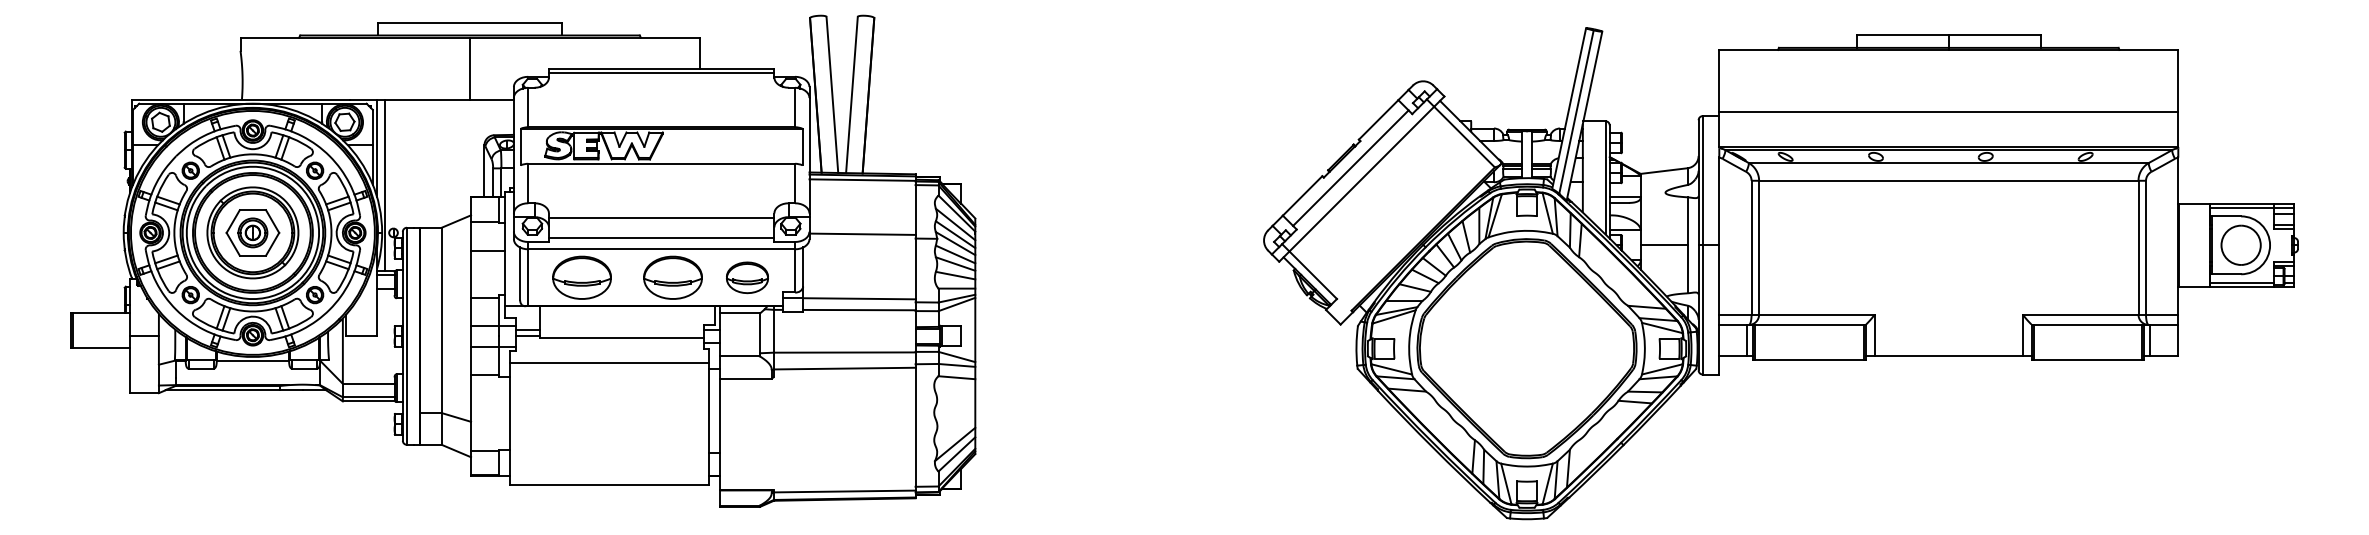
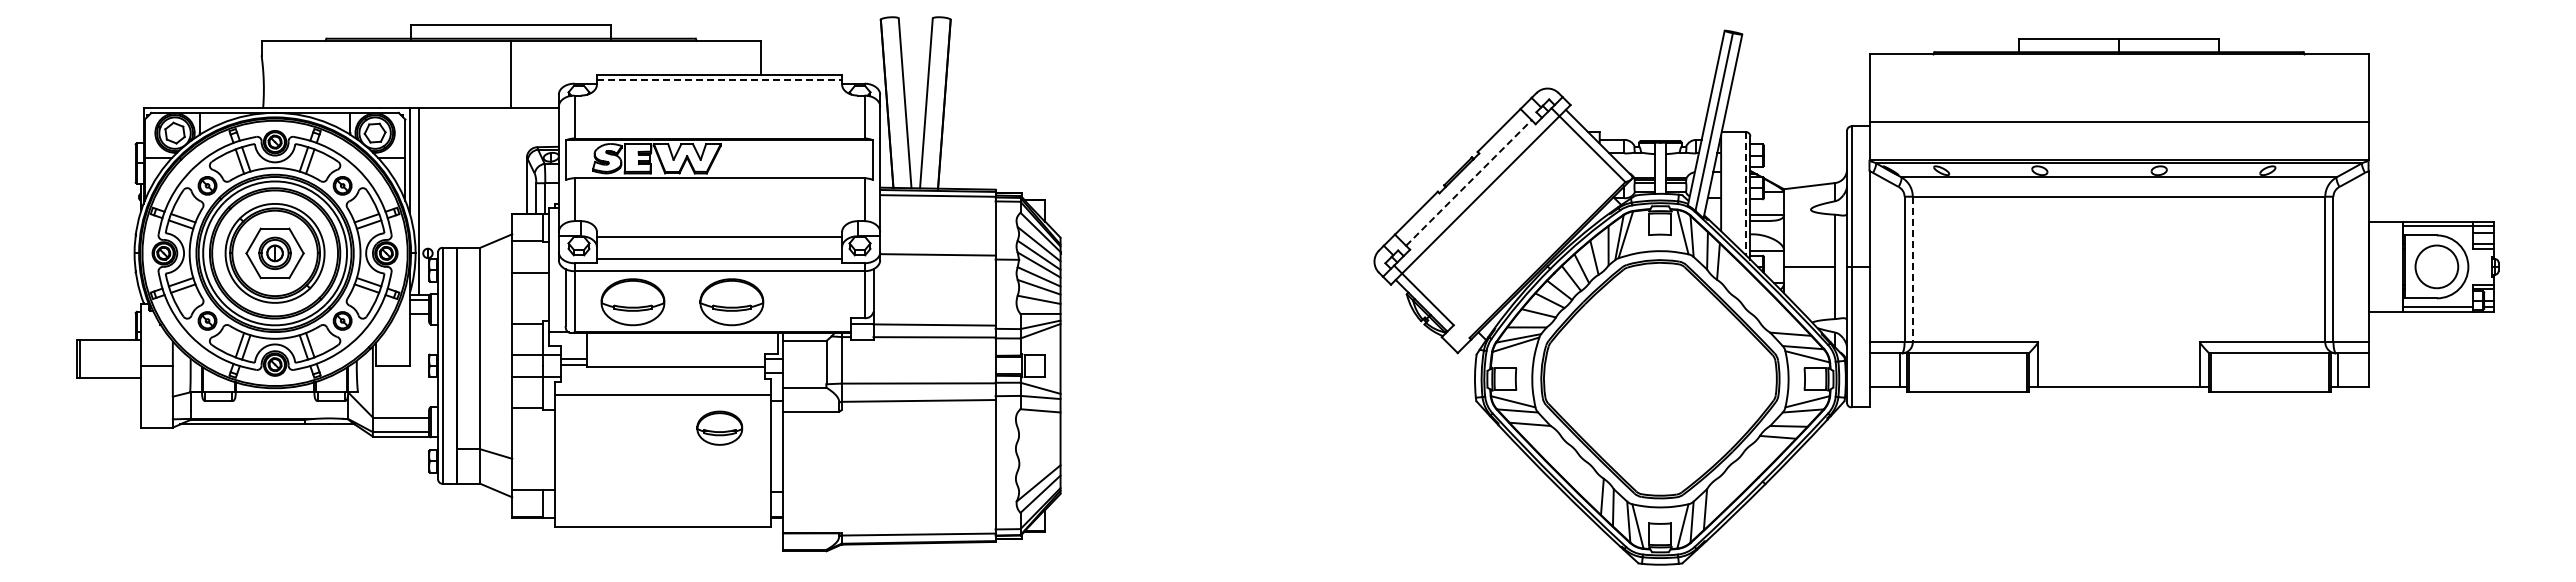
line: (661, 72) -> (719, 79), solid -> dashed
line: (1350, 167) -> (1468, 182), solid -> dashed
line: (1605, 177) -> (1745, 193), solid -> dashed
line: (1758, 247) -> (1912, 269), solid -> dashed
part: (747, 277) -> (719, 427), moved

